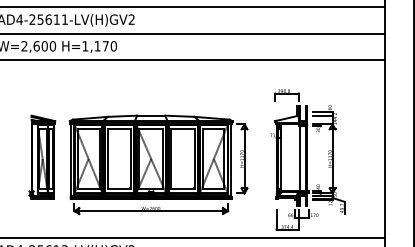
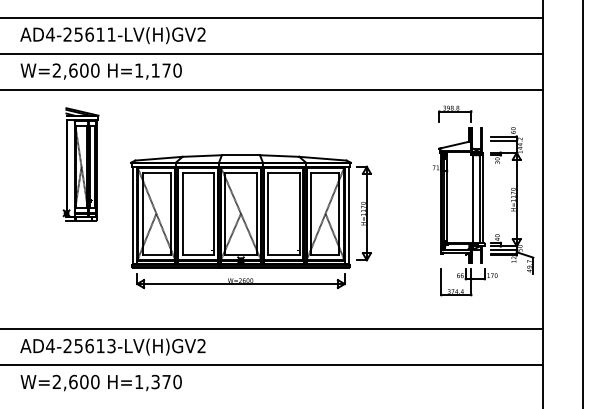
part: (41, 157) -> (80, 164), moved
part: (307, 159) -> (483, 200), moved
part: (158, 164) -> (250, 221), moved

